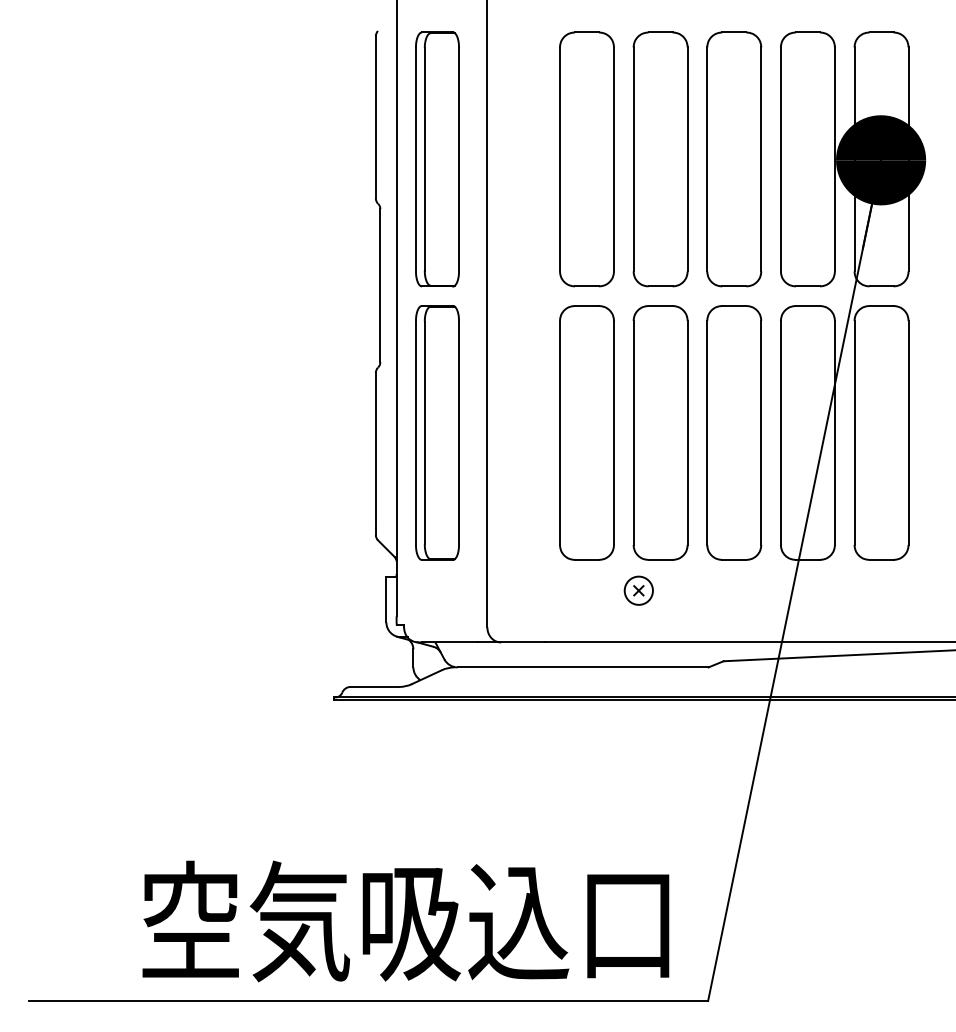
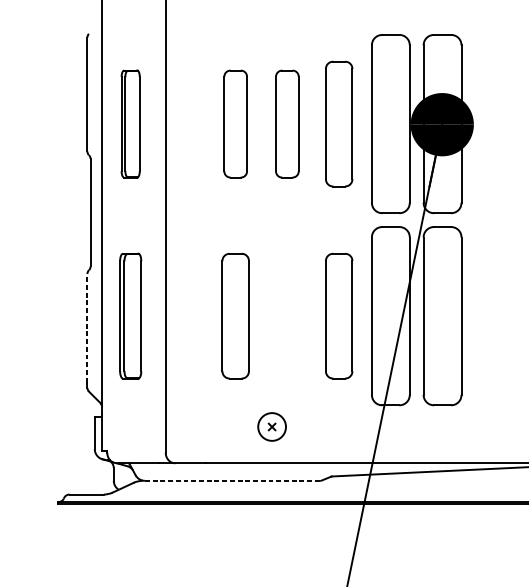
part: (437, 159) -> (130, 124), size x0.6
part: (586, 159) -> (235, 124), size x0.6
part: (660, 159) -> (287, 124), size x0.6
part: (734, 159) -> (339, 124), size x0.7
part: (437, 432) -> (130, 315), size x0.7
part: (586, 432) -> (235, 315), size x0.7
part: (660, 432) -> (287, 315), removed
part: (734, 432) -> (339, 315), size x0.7
line: (375, 449) -> (87, 327), solid -> dashed
circle: (638, 590) -> (271, 426), size x1.4
line: (583, 667) -> (233, 480), solid -> dashed

